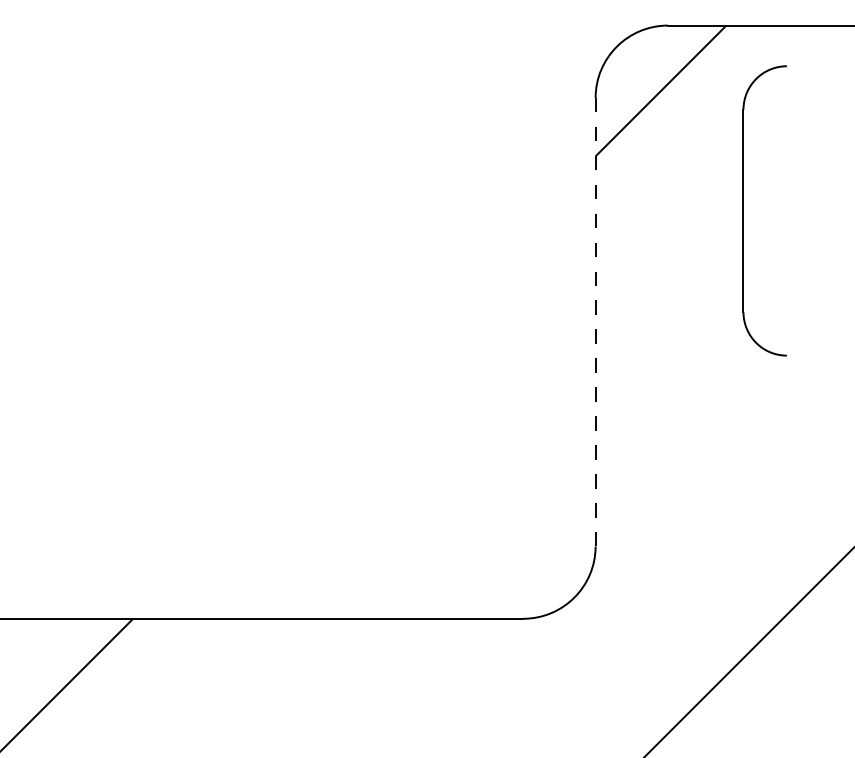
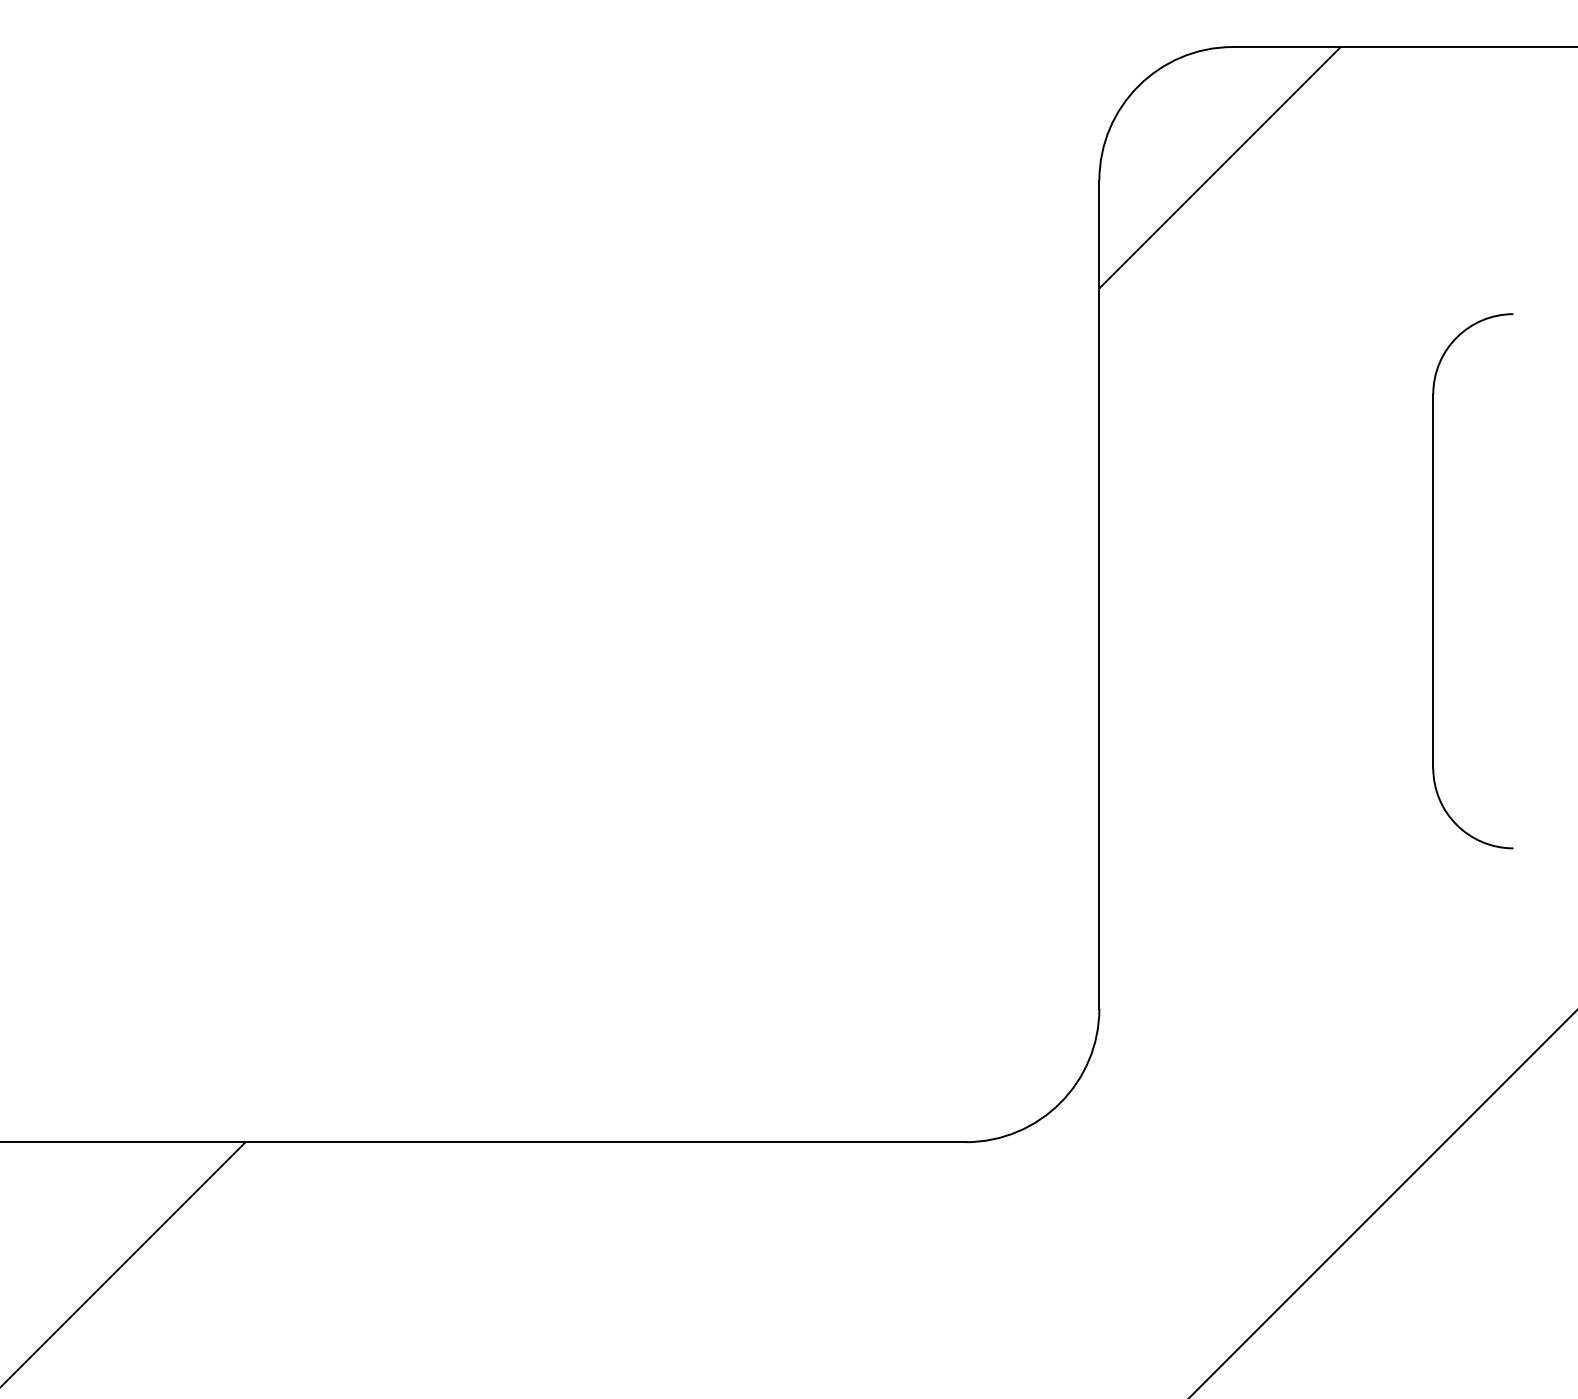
part: (743, 210) -> (1433, 580), moved
line: (595, 322) -> (1099, 595), dashed -> solid

